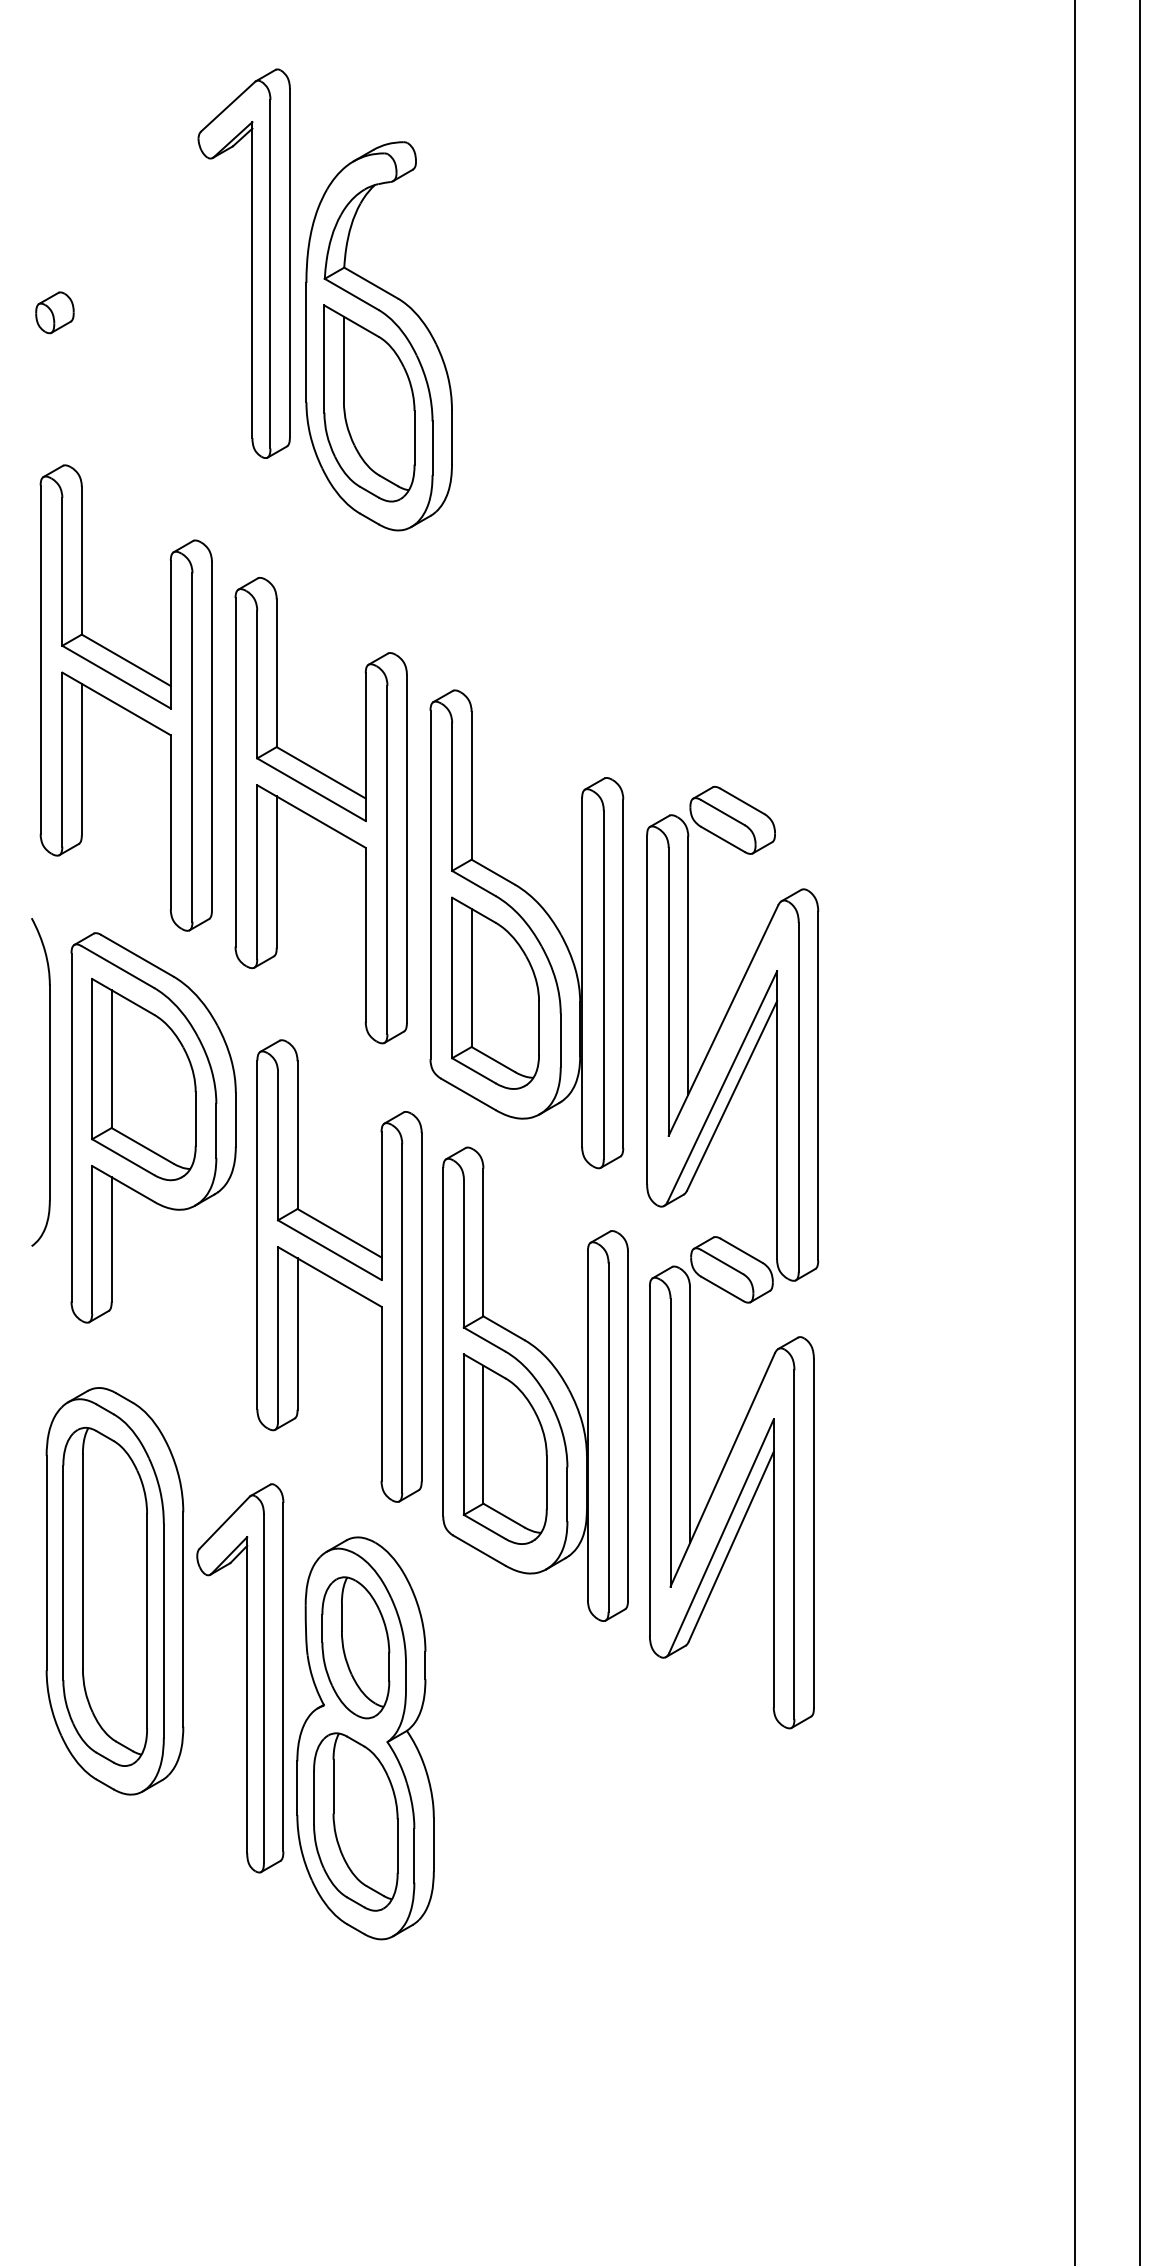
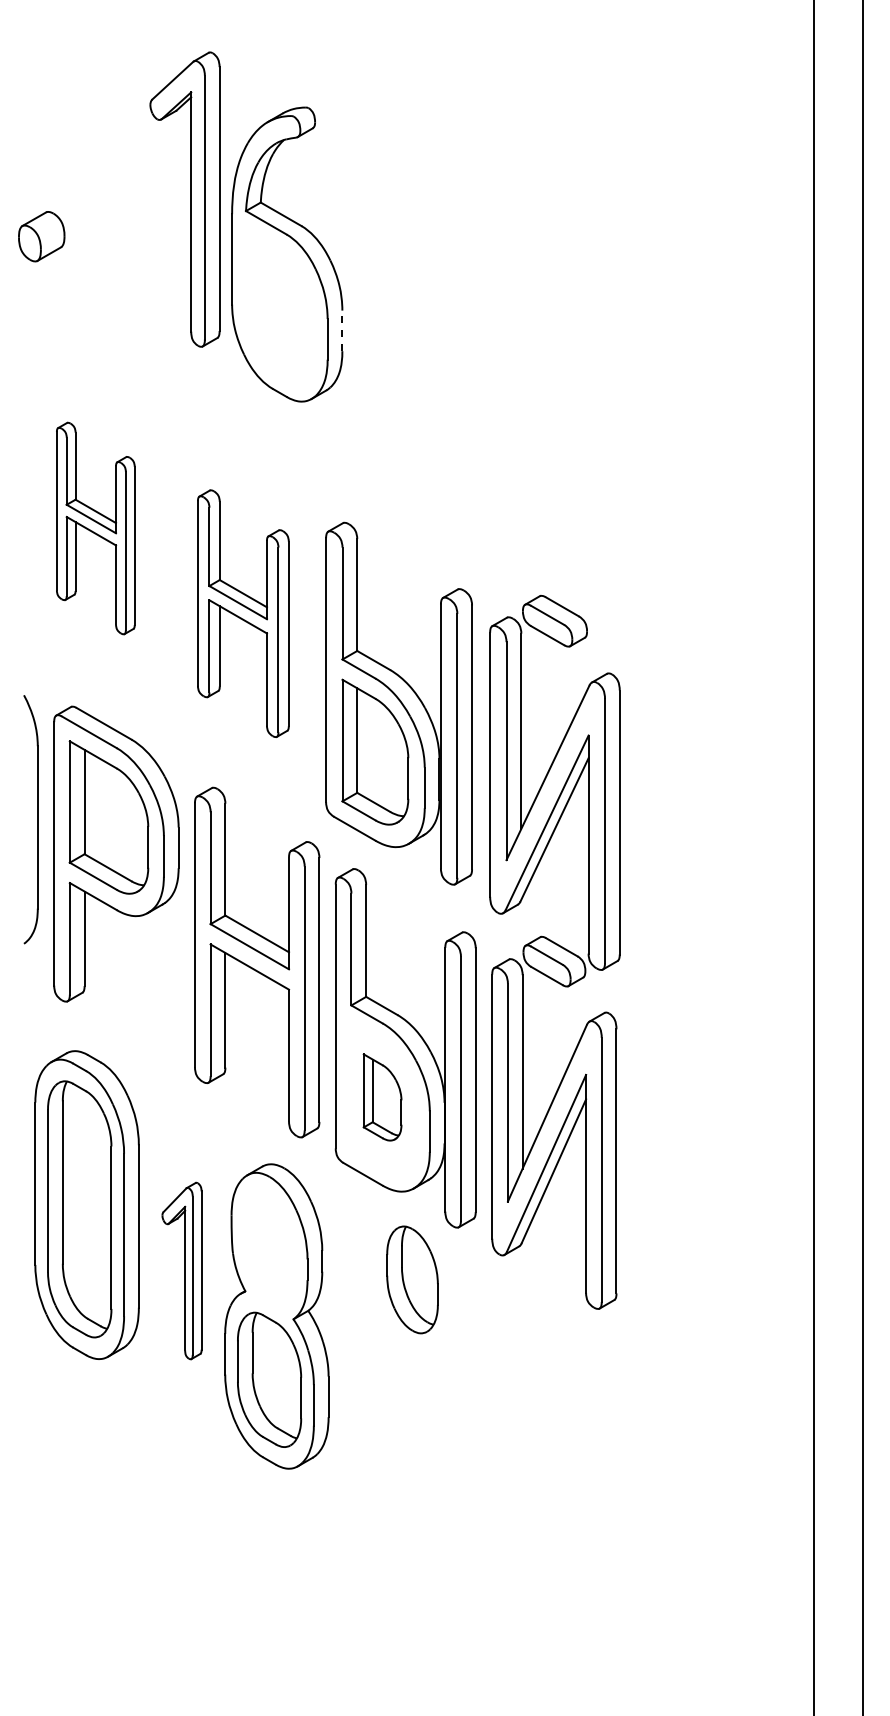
part: (54, 312) -> (41, 236), size x1.6
part: (368, 403) -> (279, 305), removed
line: (452, 436) -> (342, 330), solid -> dashed
part: (126, 697) -> (95, 528), size x0.6
part: (321, 810) -> (243, 613), size x0.7
part: (504, 1449) -> (382, 1097), size x0.6
part: (355, 1647) -> (412, 1279), moved
part: (239, 1677) -> (181, 1270), size x0.6

